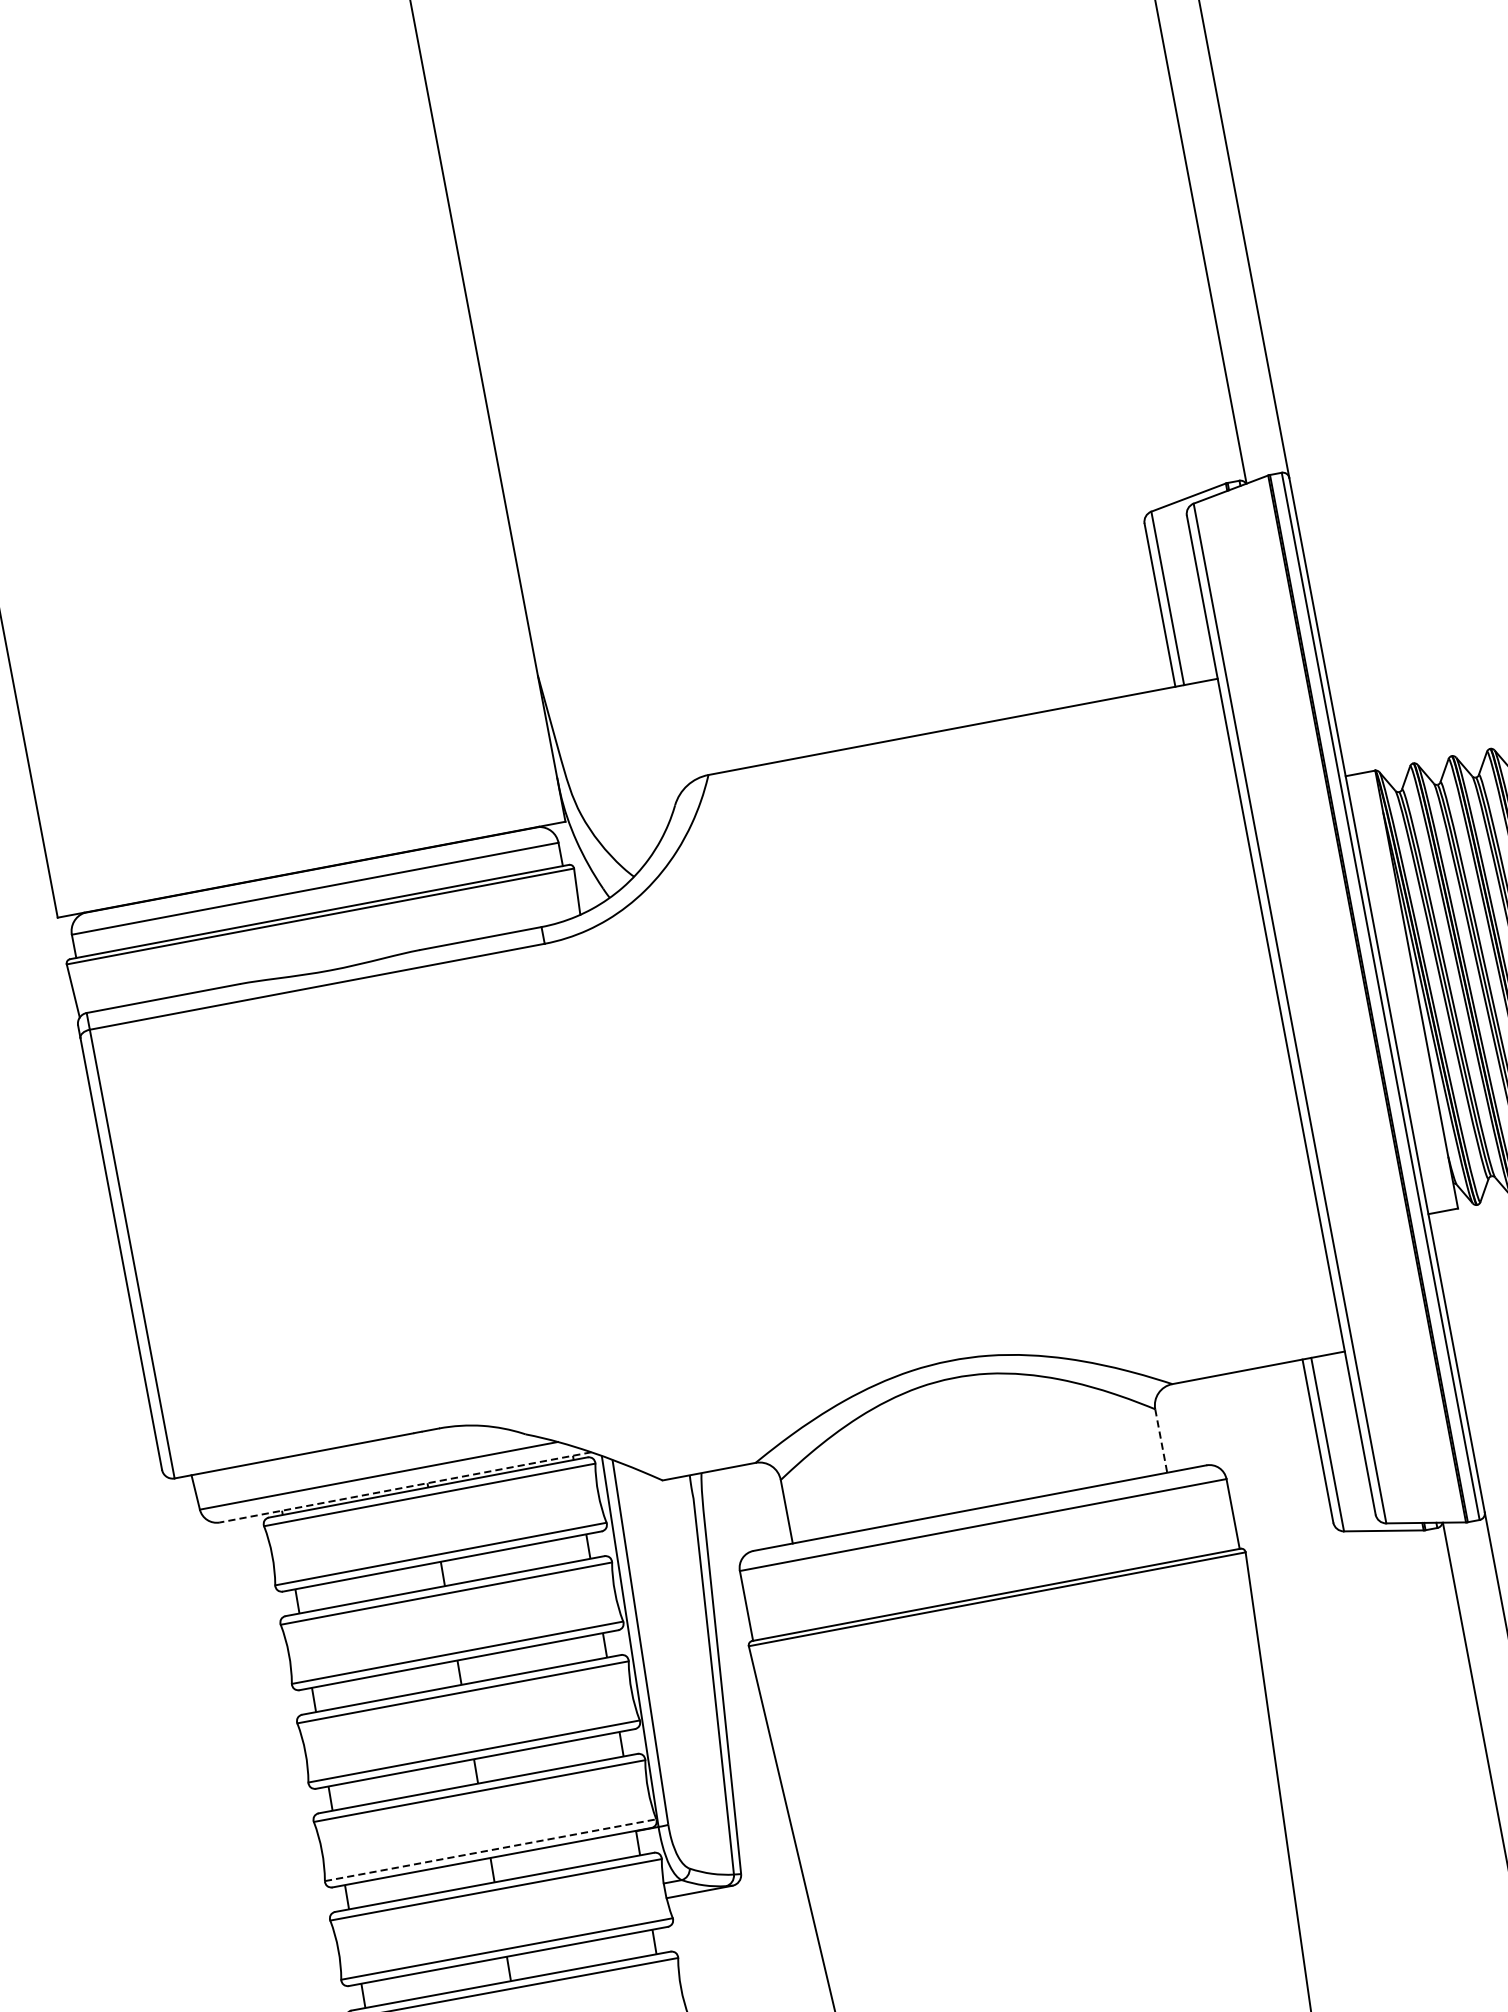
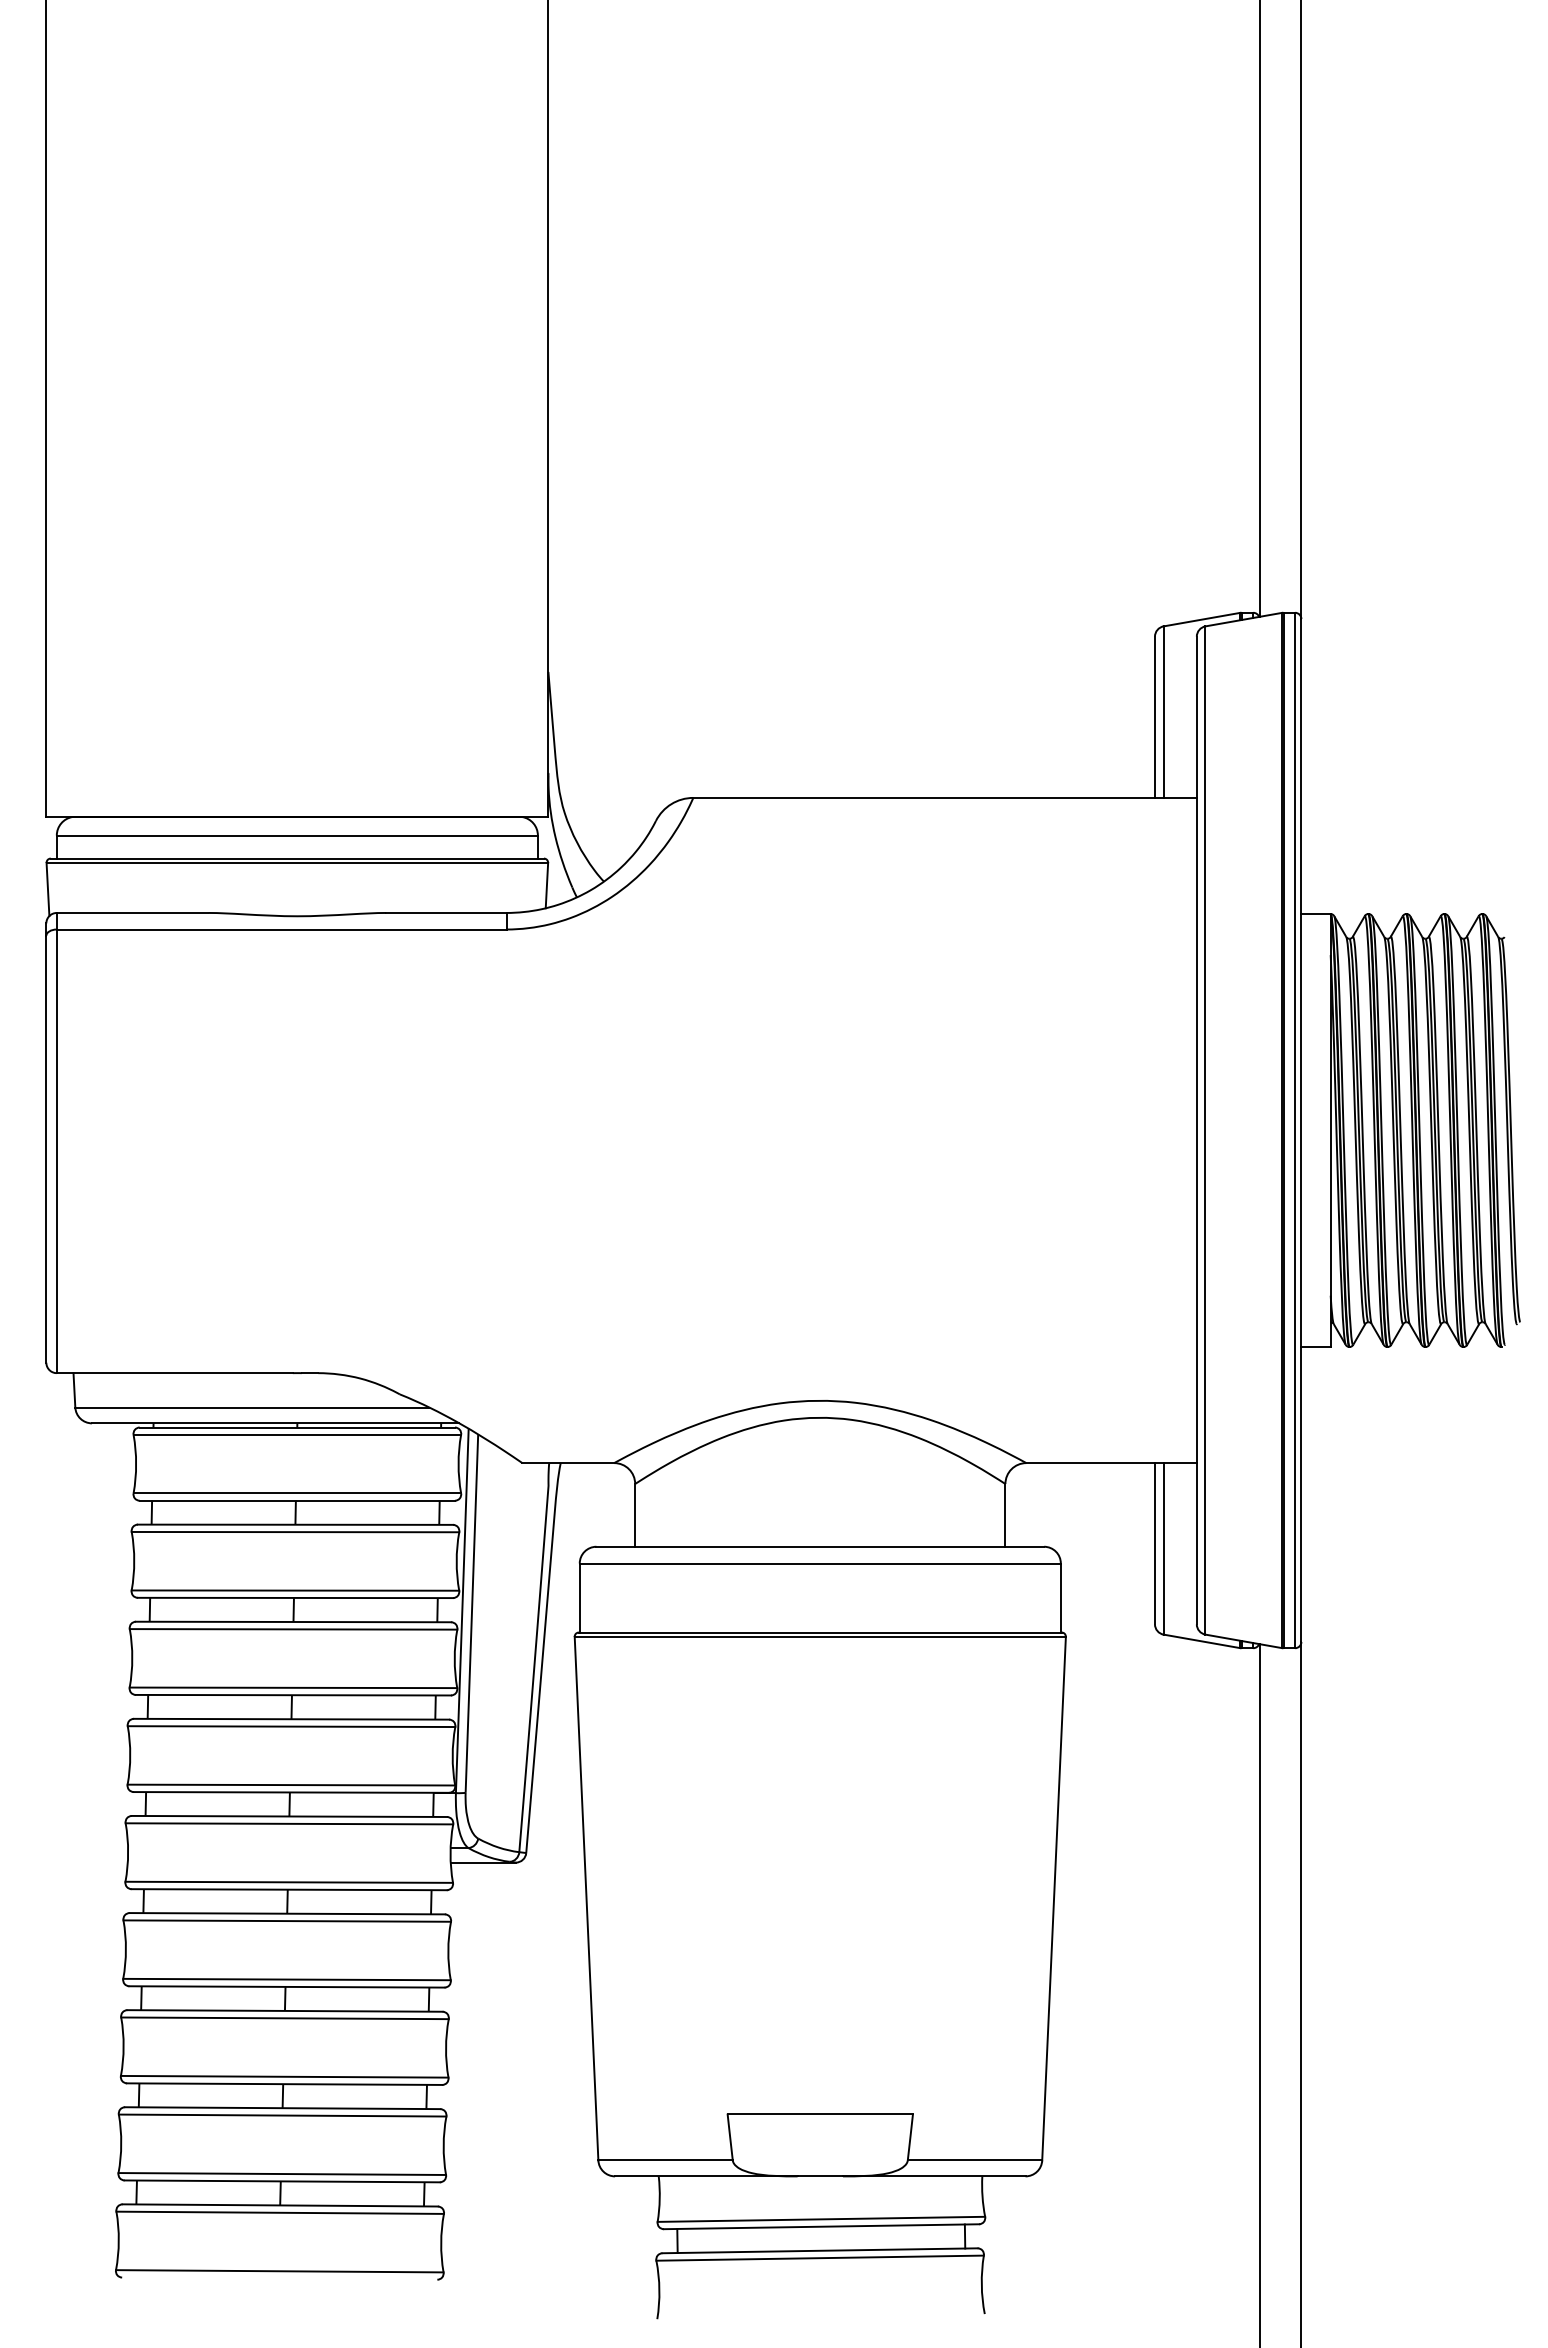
line: (1161, 1441) -> (1005, 1515), dashed -> solid
line: (405, 1487) -> (275, 1423), dashed -> solid
line: (490, 1850) -> (291, 1785), dashed -> solid

